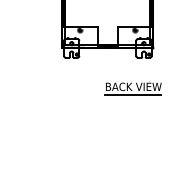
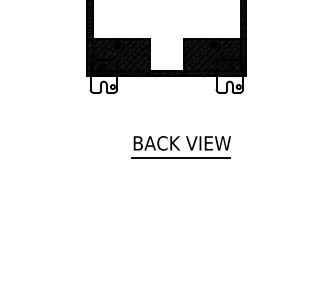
hatch: (80, 37) -> (119, 57), added
hatch: (135, 37) -> (214, 57), added
part: (132, 88) -> (180, 146), moved

